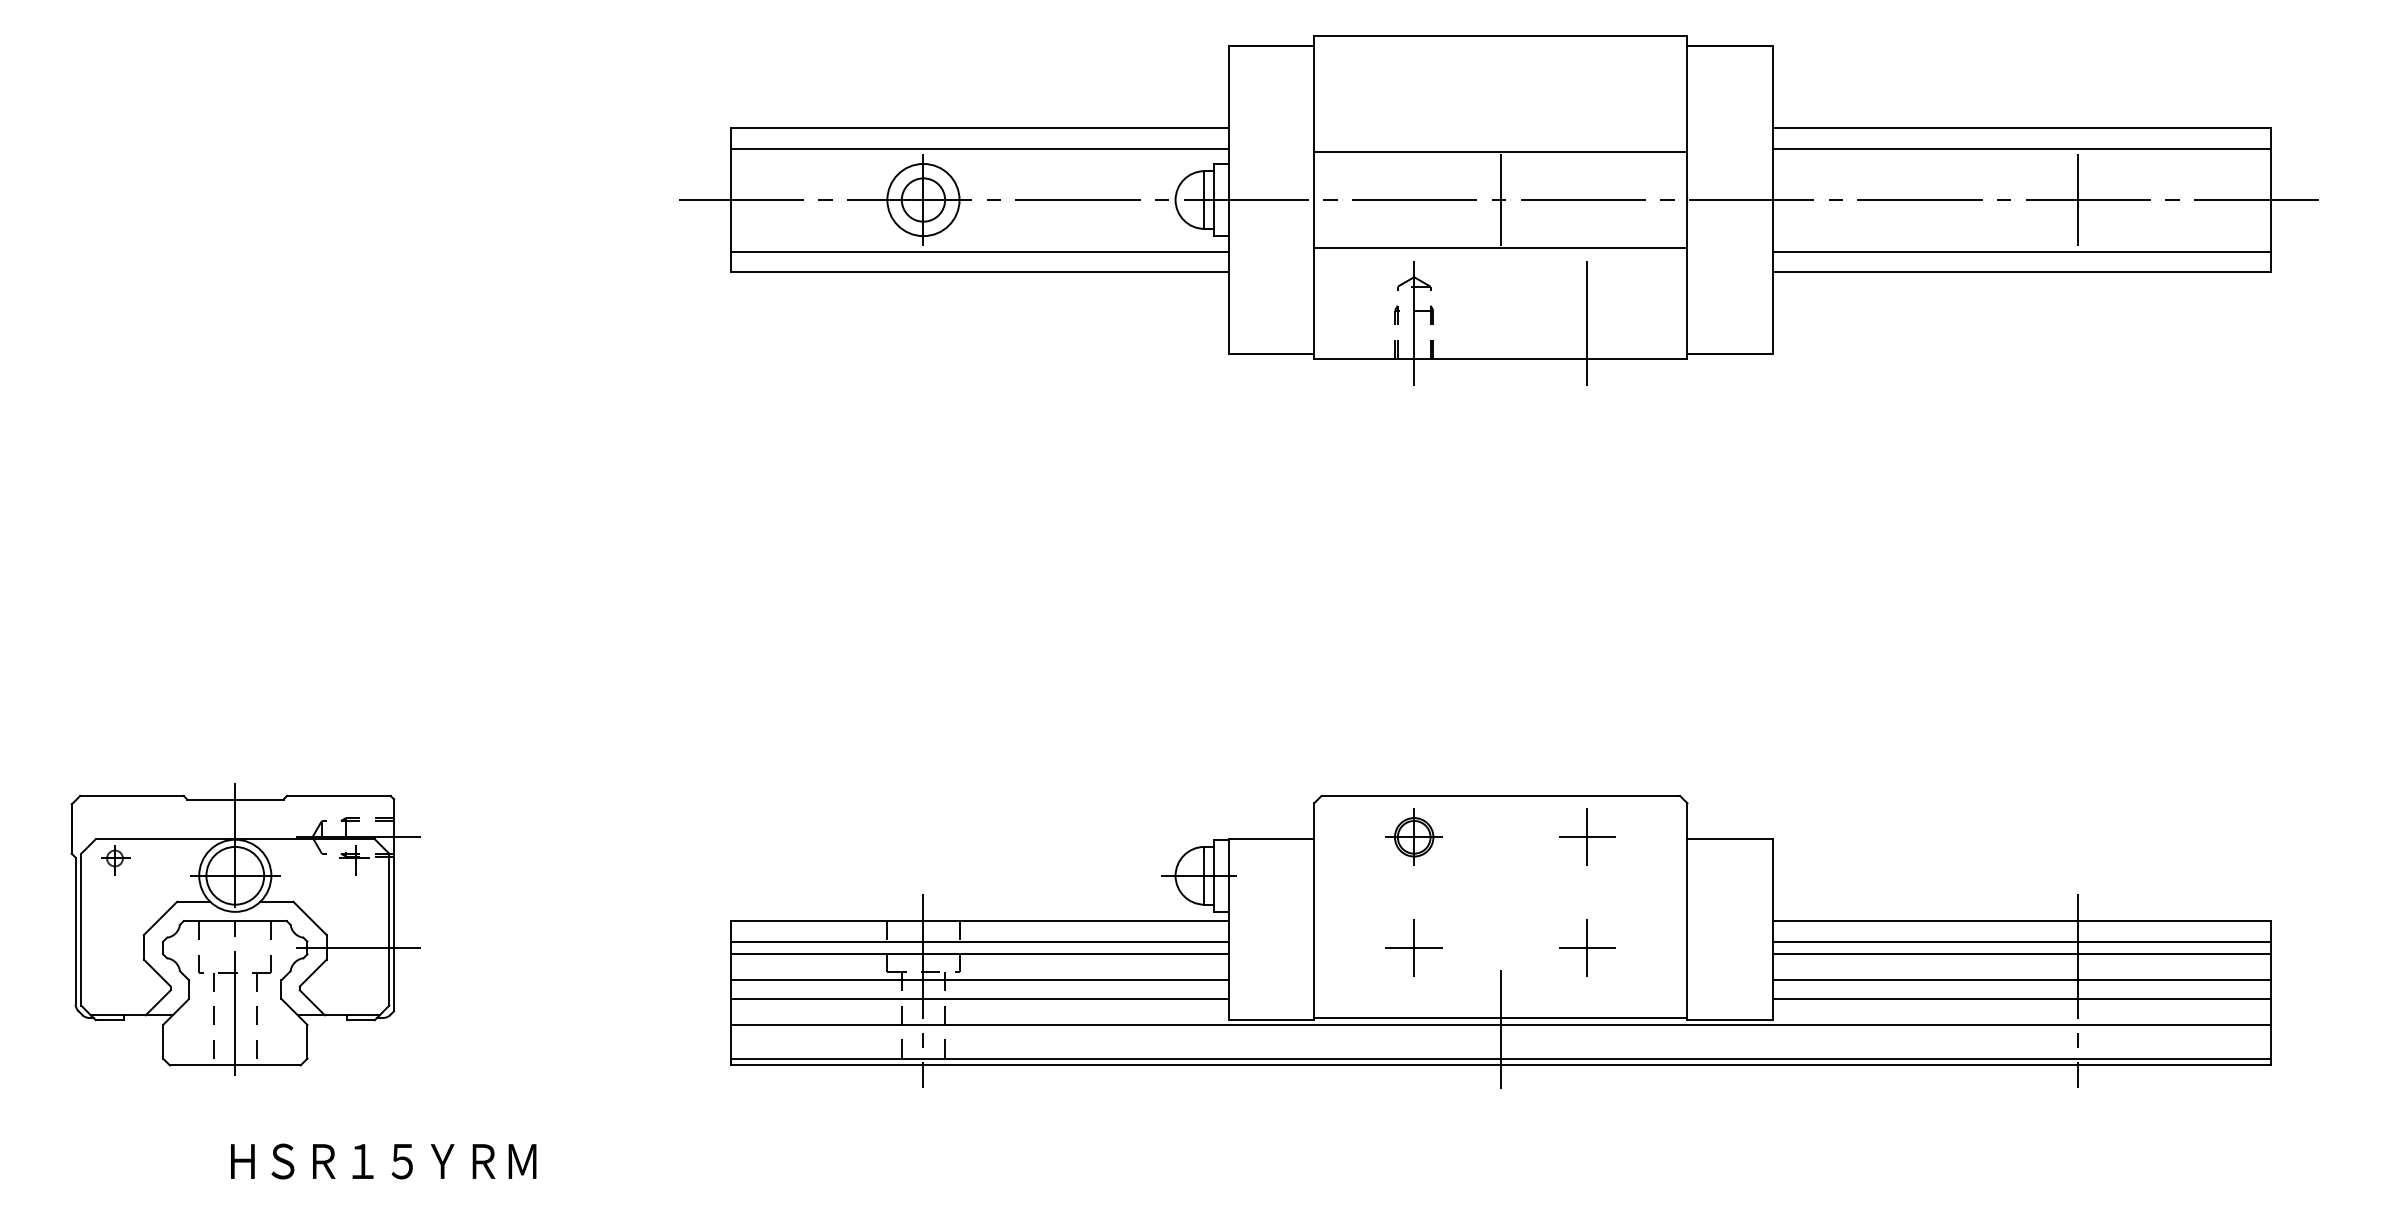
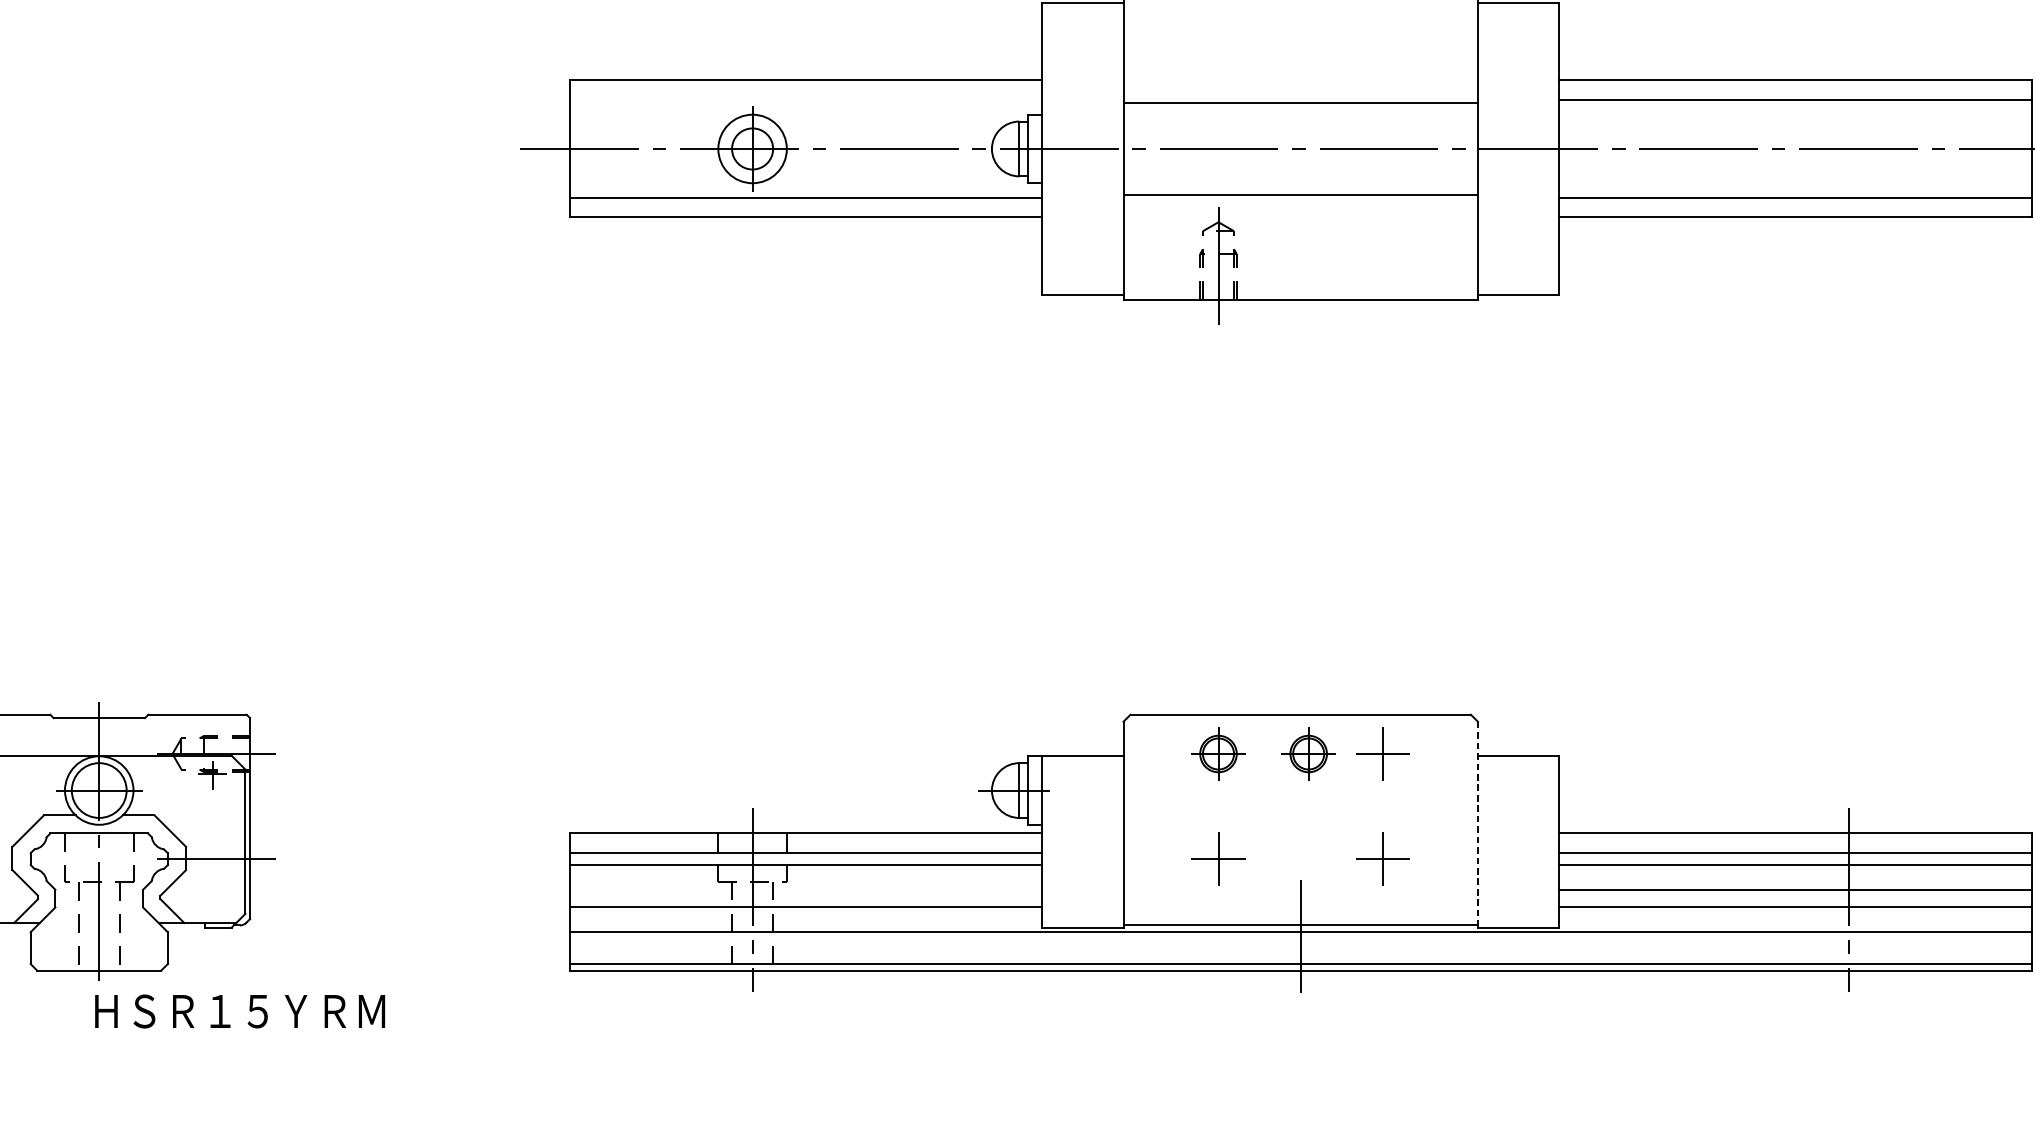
line: (979, 148) -> (805, 100), removed
line: (1500, 199) -> (1300, 148), removed
line: (2078, 199) -> (1849, 148), removed
line: (1587, 319) -> (1383, 262), removed
part: (1508, 836) -> (1308, 753), added
line: (1687, 912) -> (1477, 825), solid -> dashed
line: (979, 980) -> (805, 889), removed
text: (383, 1161) -> (239, 1011), moved

